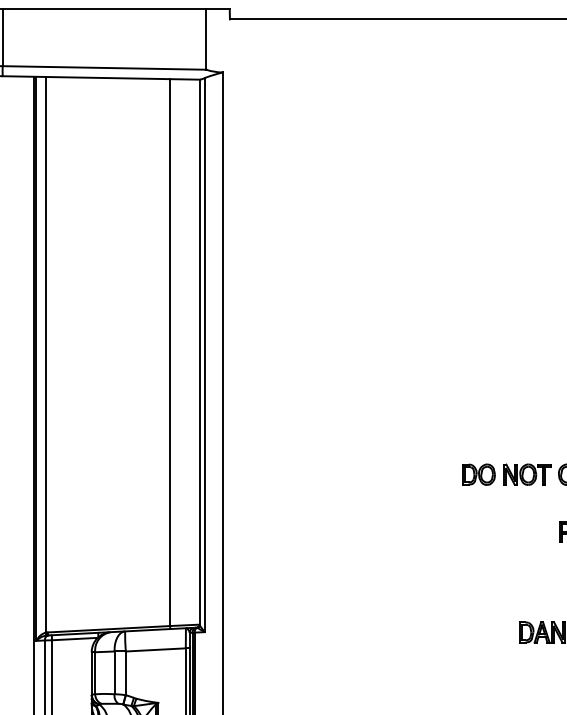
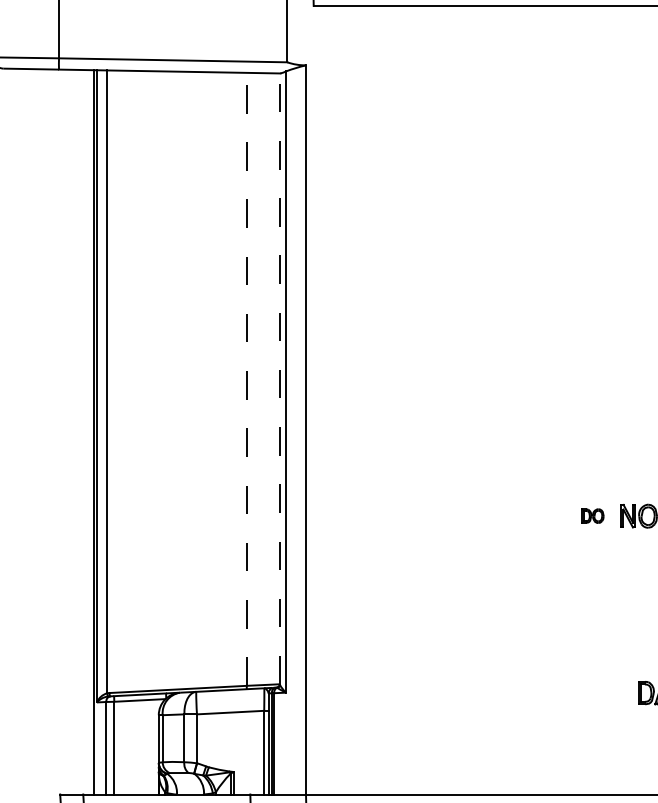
line: (169, 351) -> (246, 378), solid -> dashed
line: (199, 352) -> (279, 379), solid -> dashed
part: (478, 474) -> (592, 515), size x0.6

